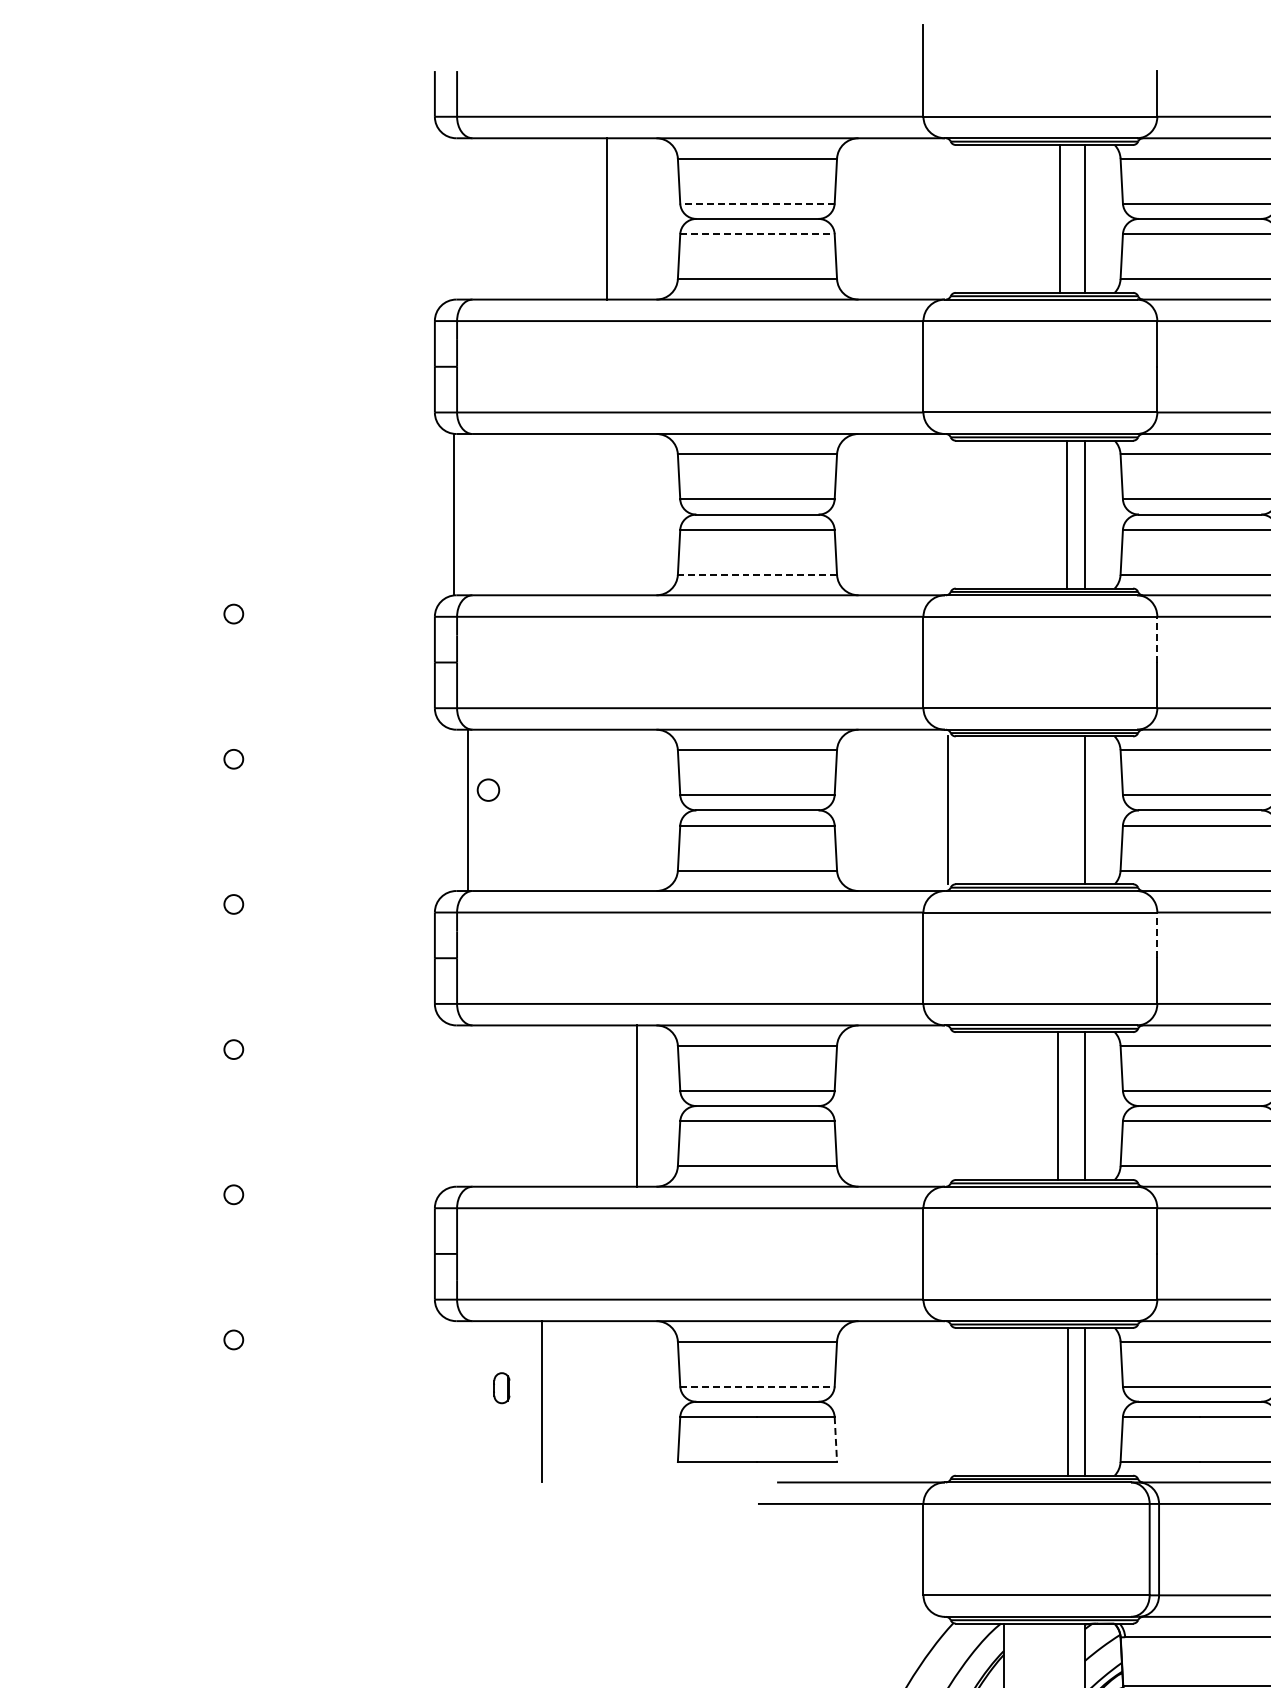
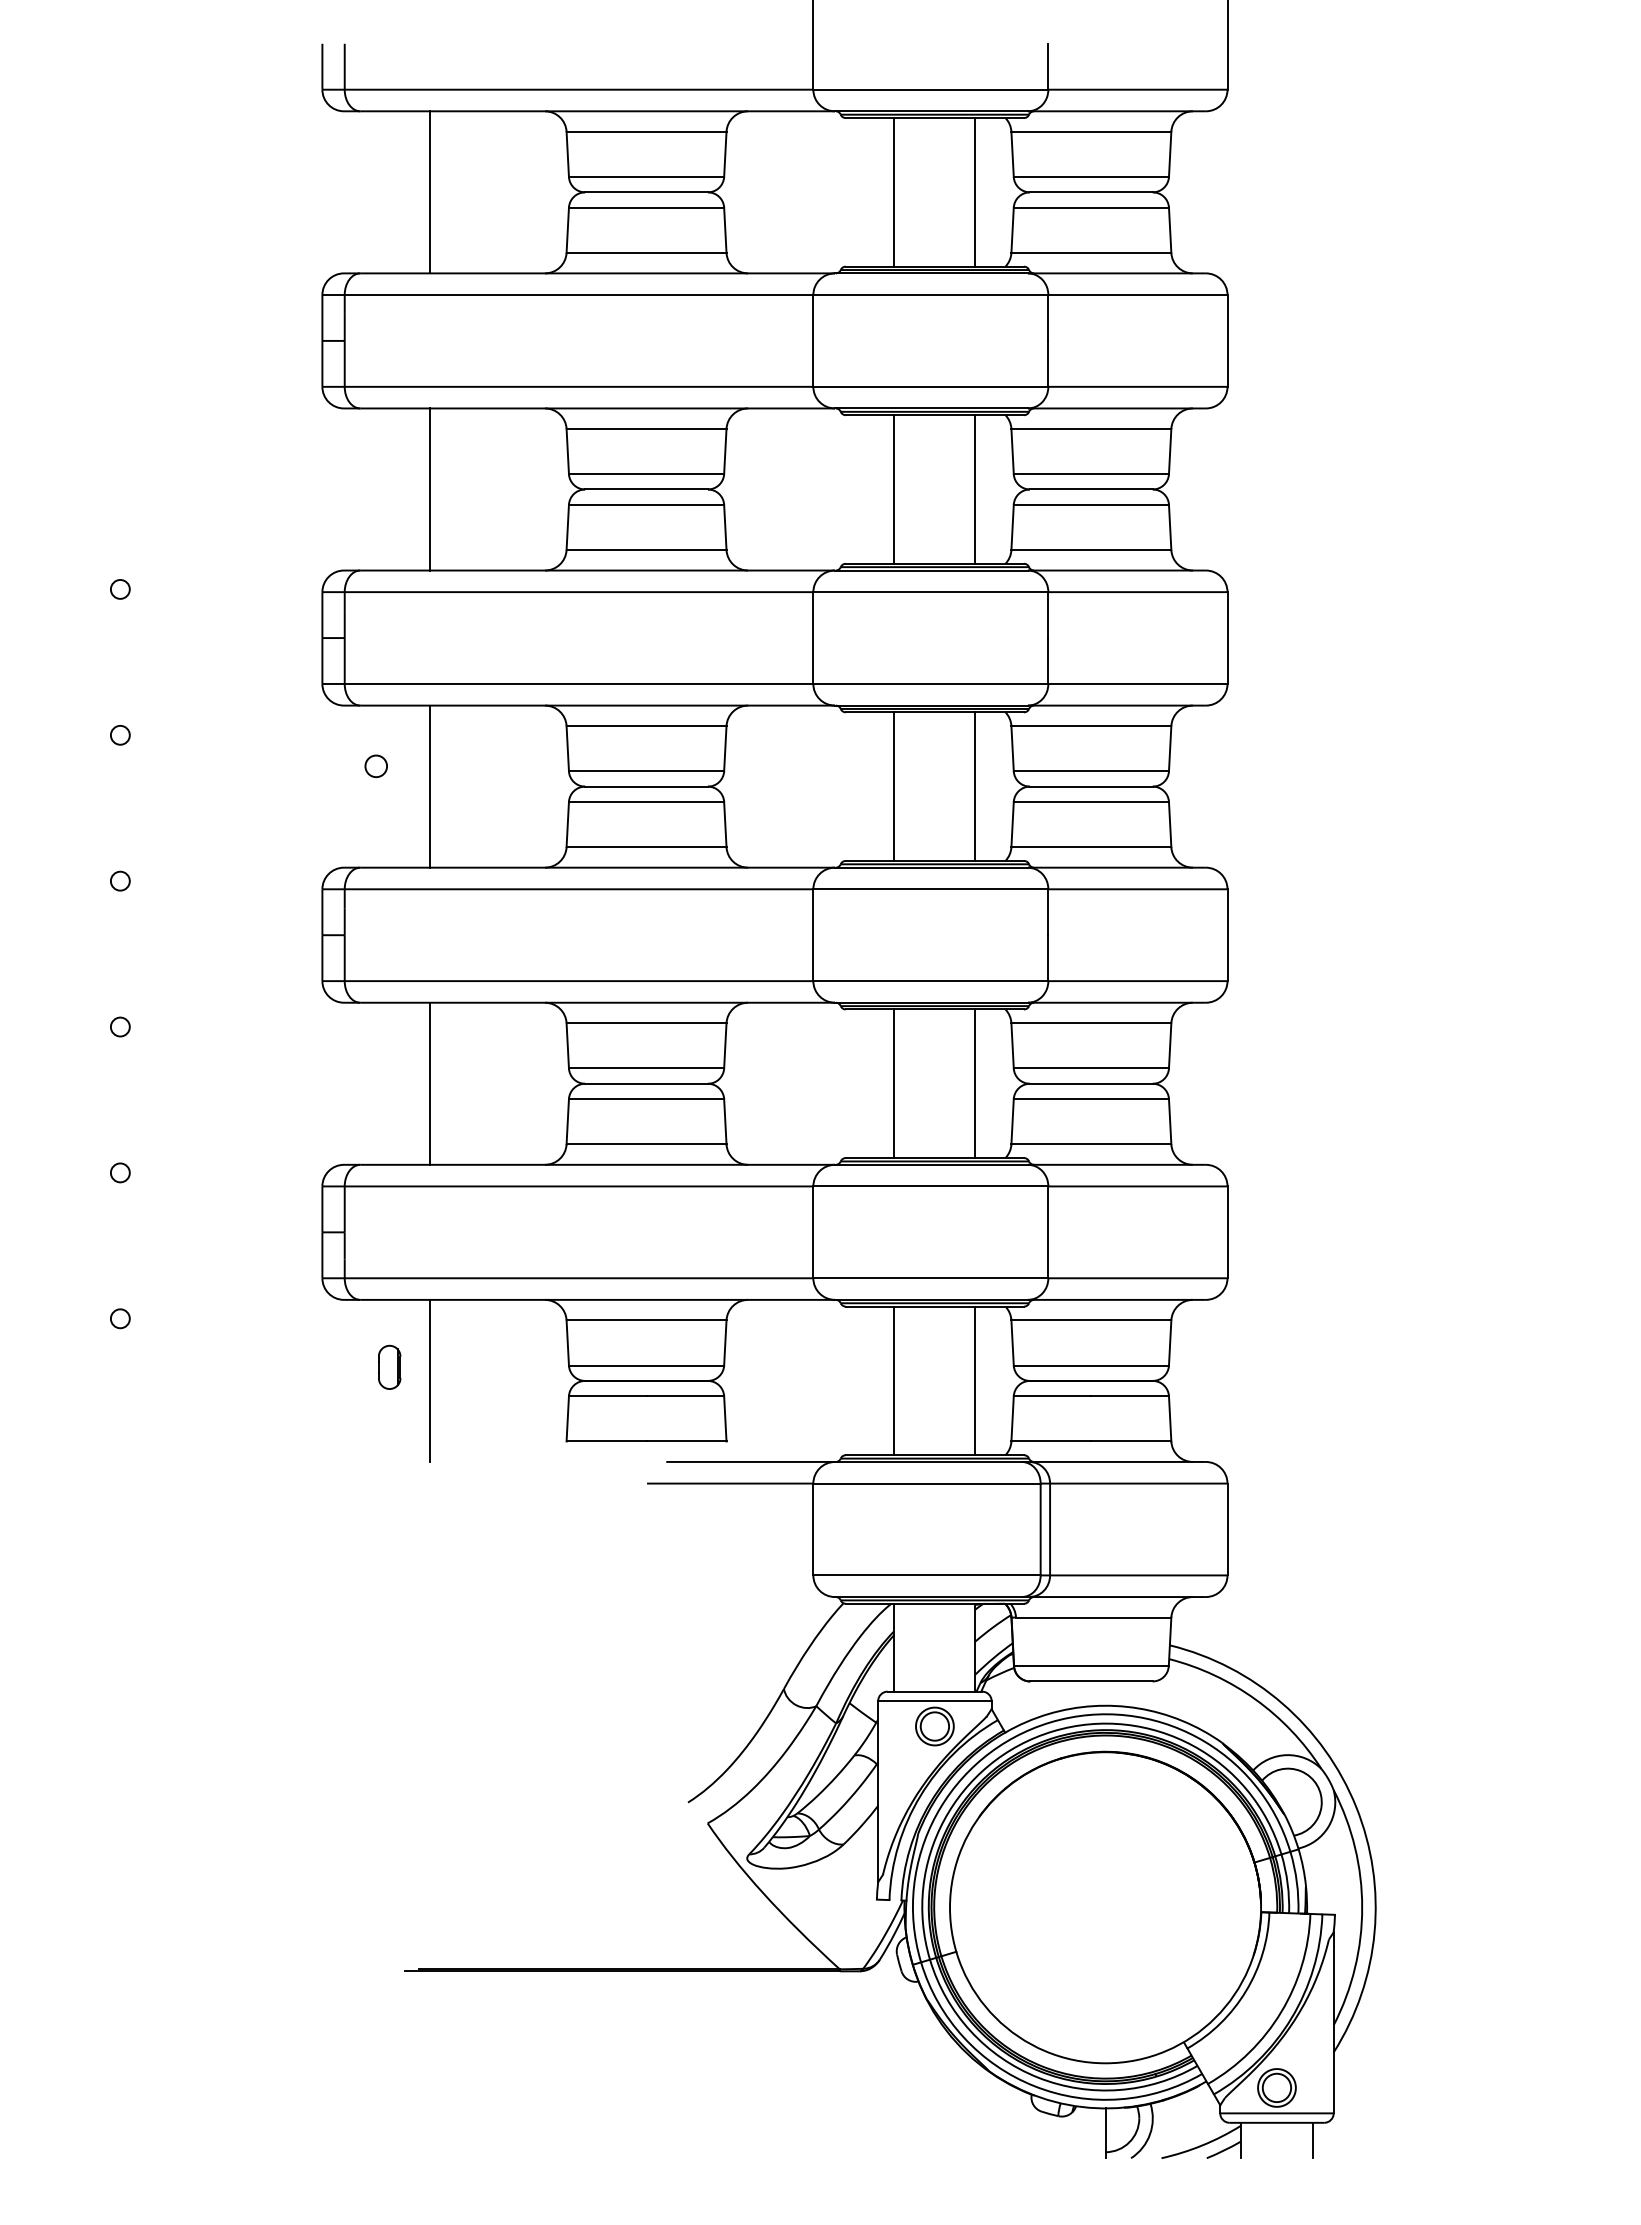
line: (757, 204) -> (646, 177), dashed -> solid
line: (607, 219) -> (430, 192), moved
line: (1059, 219) -> (894, 192), moved
line: (757, 234) -> (646, 207), dashed -> solid
line: (453, 514) -> (430, 489), moved
line: (1066, 514) -> (894, 489), moved
line: (757, 575) -> (646, 550), dashed -> solid
line: (1157, 640) -> (1048, 615), dashed -> solid
line: (467, 810) -> (430, 786), moved
line: (948, 810) -> (894, 786), moved
line: (1157, 935) -> (1048, 912), dashed -> solid
line: (636, 1105) -> (430, 1083), moved
line: (1057, 1105) -> (894, 1083), moved
line: (757, 1386) -> (646, 1365), dashed -> solid
part: (501, 1387) -> (389, 1366), size x1.43
line: (1067, 1401) -> (894, 1380), moved
line: (836, 1439) -> (725, 1418), dashed -> solid

